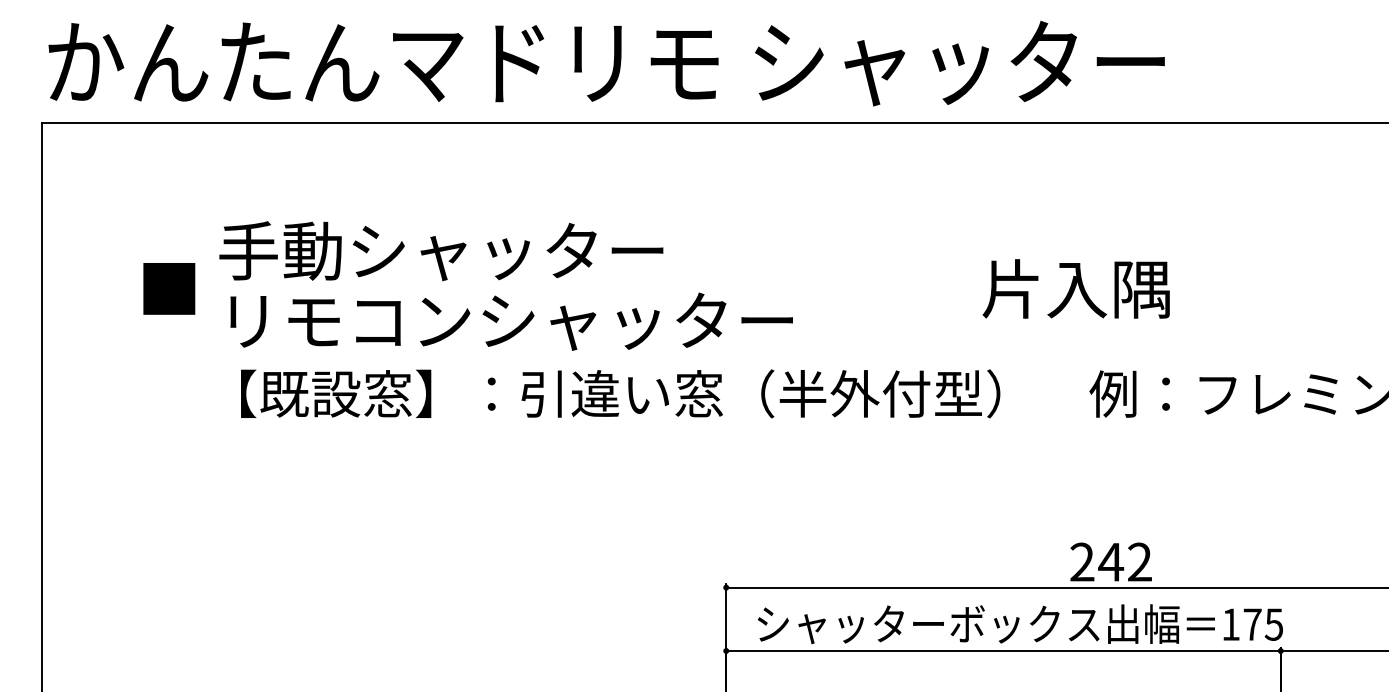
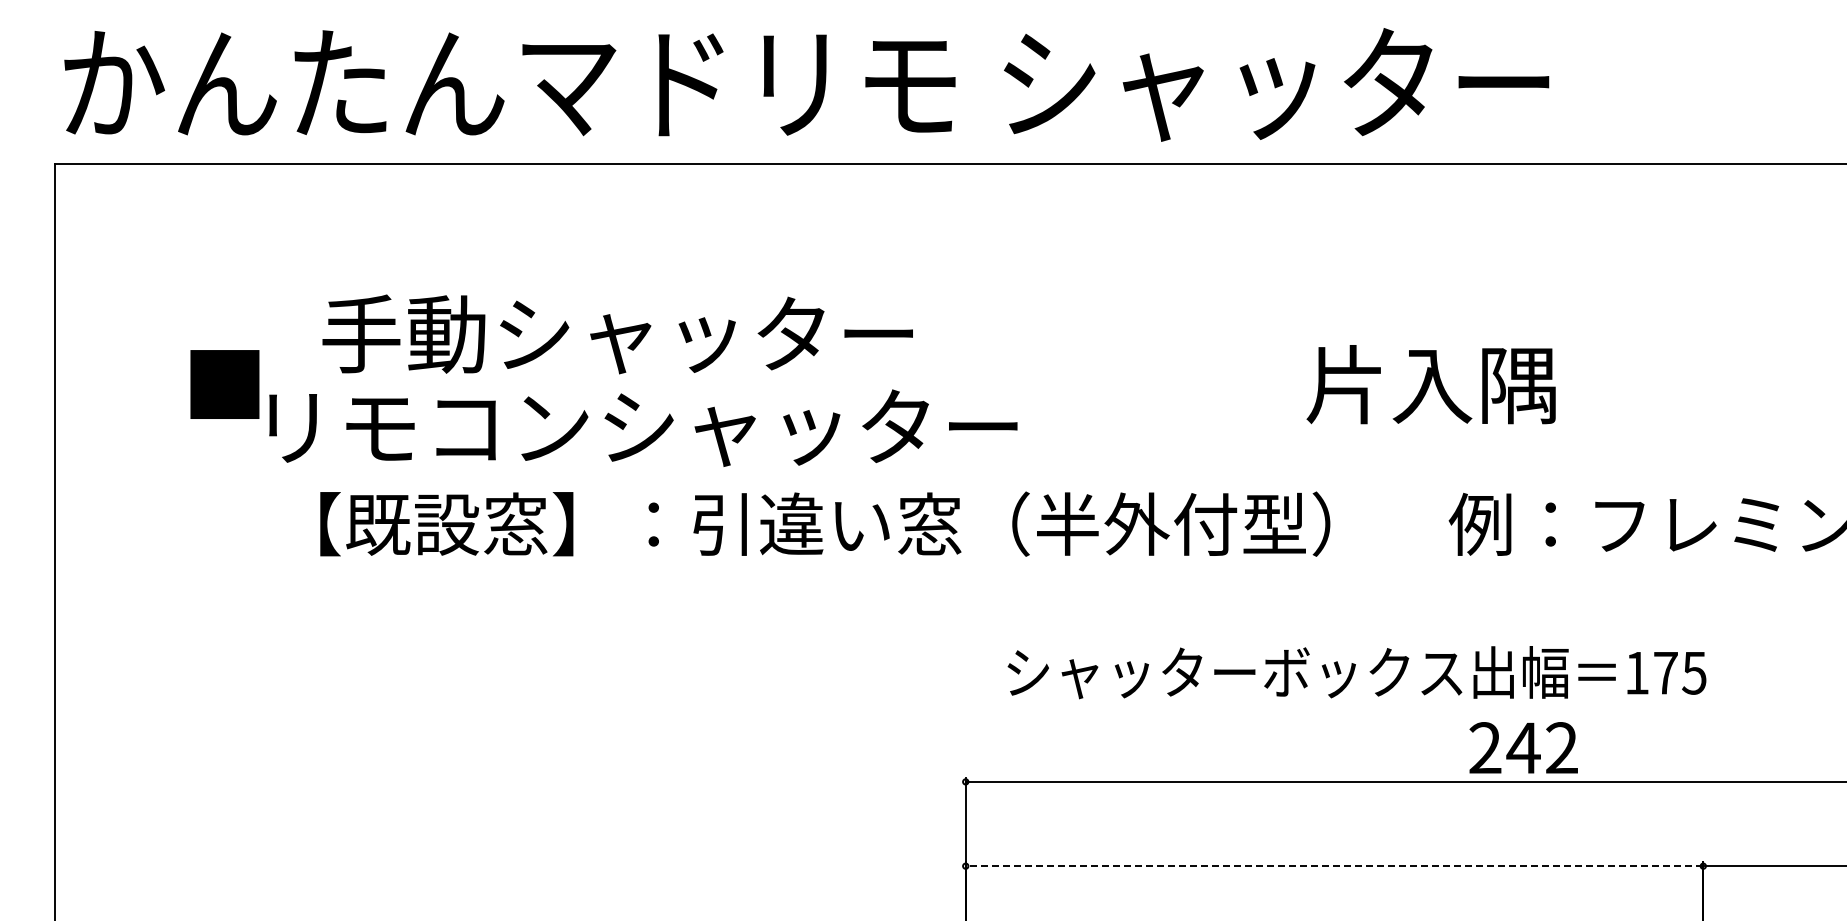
text: (441, 251) -> (617, 334), moved
text: (511, 321) -> (643, 427), moved
text: (1110, 561) -> (1523, 747), moved
text: (1020, 624) -> (1356, 672), moved
line: (1003, 651) -> (1334, 866), solid -> dashed

